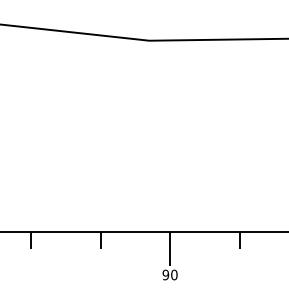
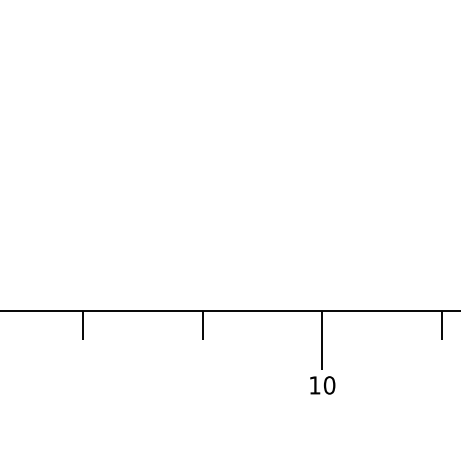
text: (165, 274) -> (314, 384), 90 -> 10

